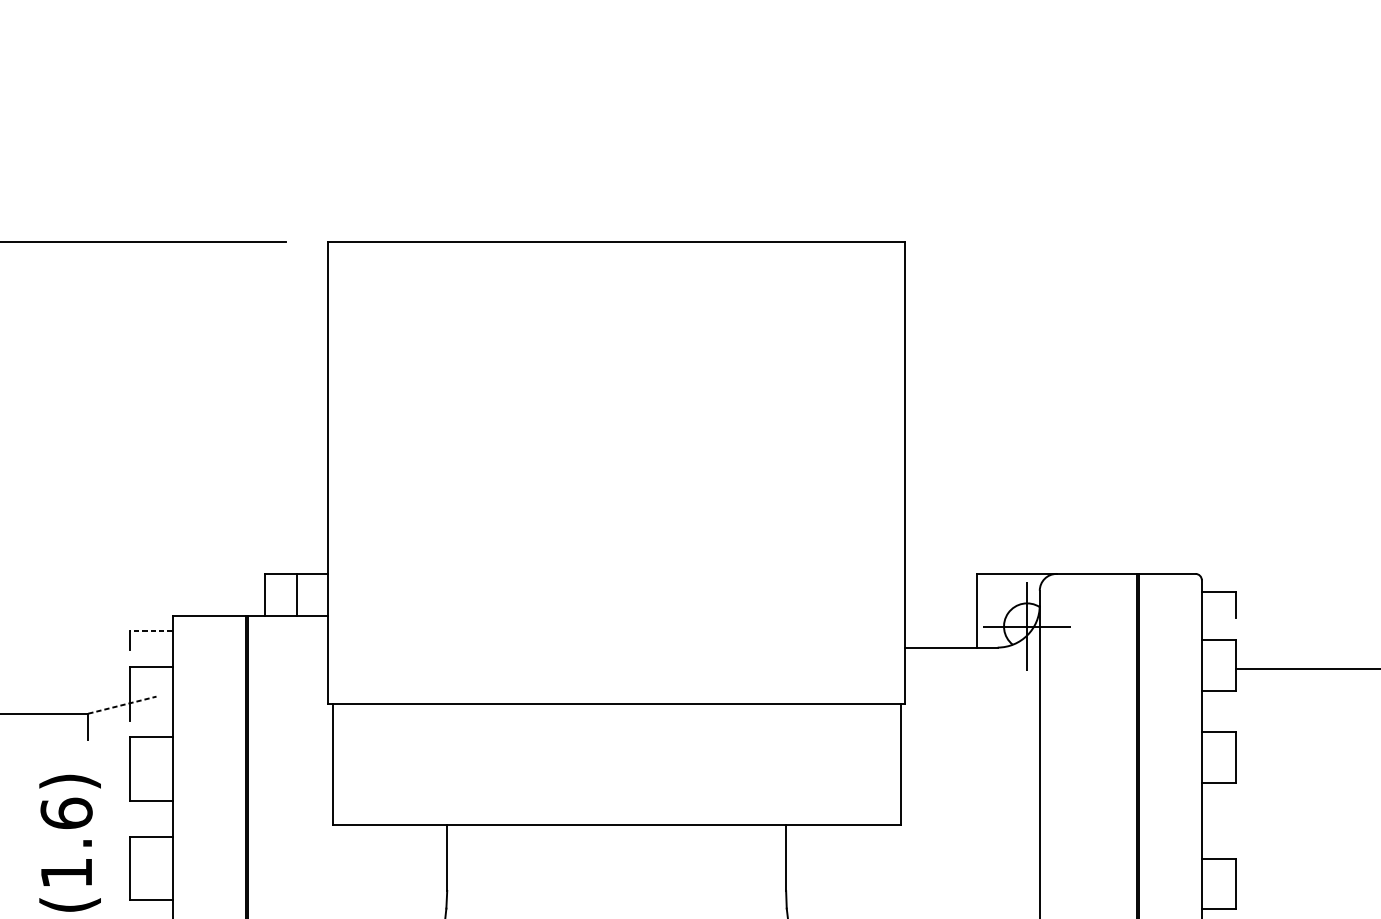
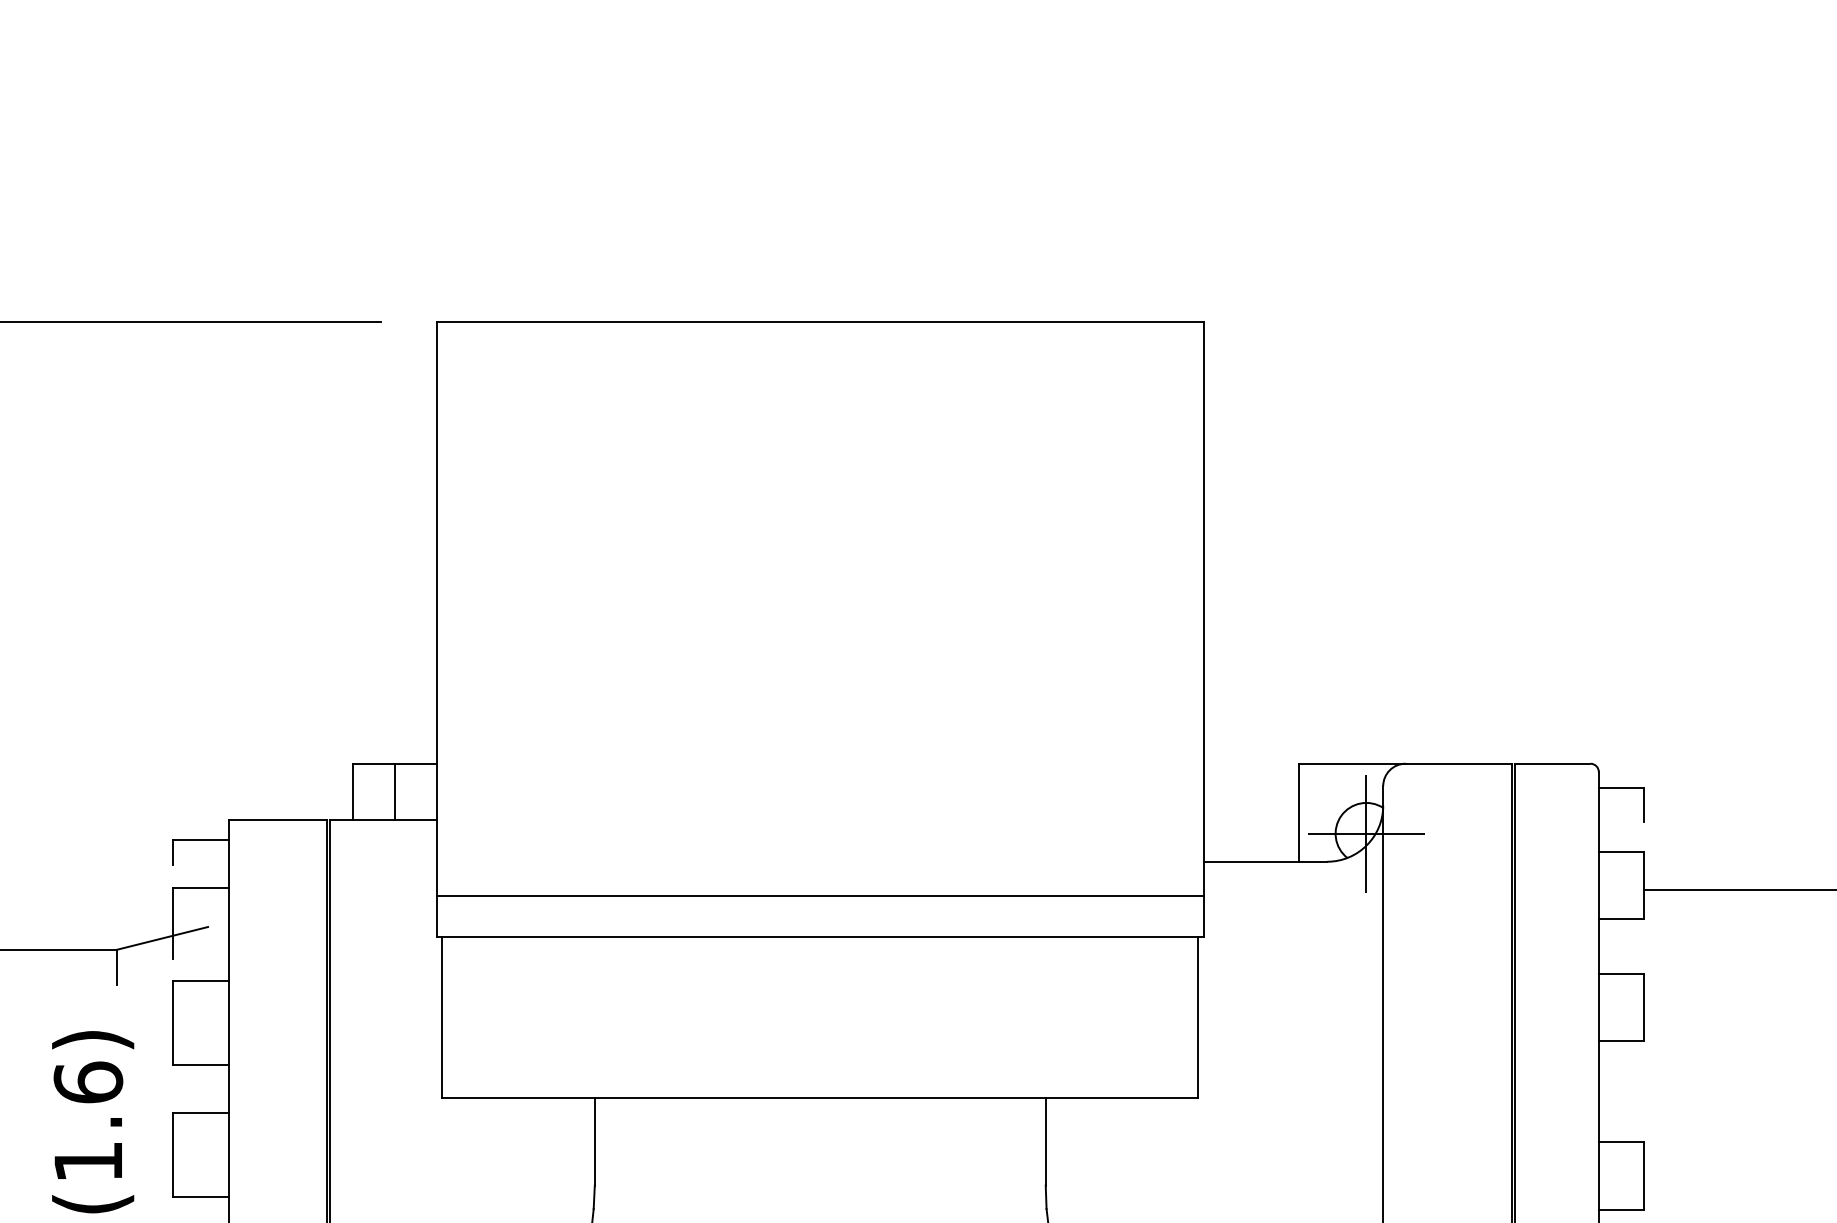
line: (150, 630) -> (200, 839), dashed -> solid
line: (616, 672) -> (819, 895), added
line: (122, 705) -> (162, 938), dashed -> solid

